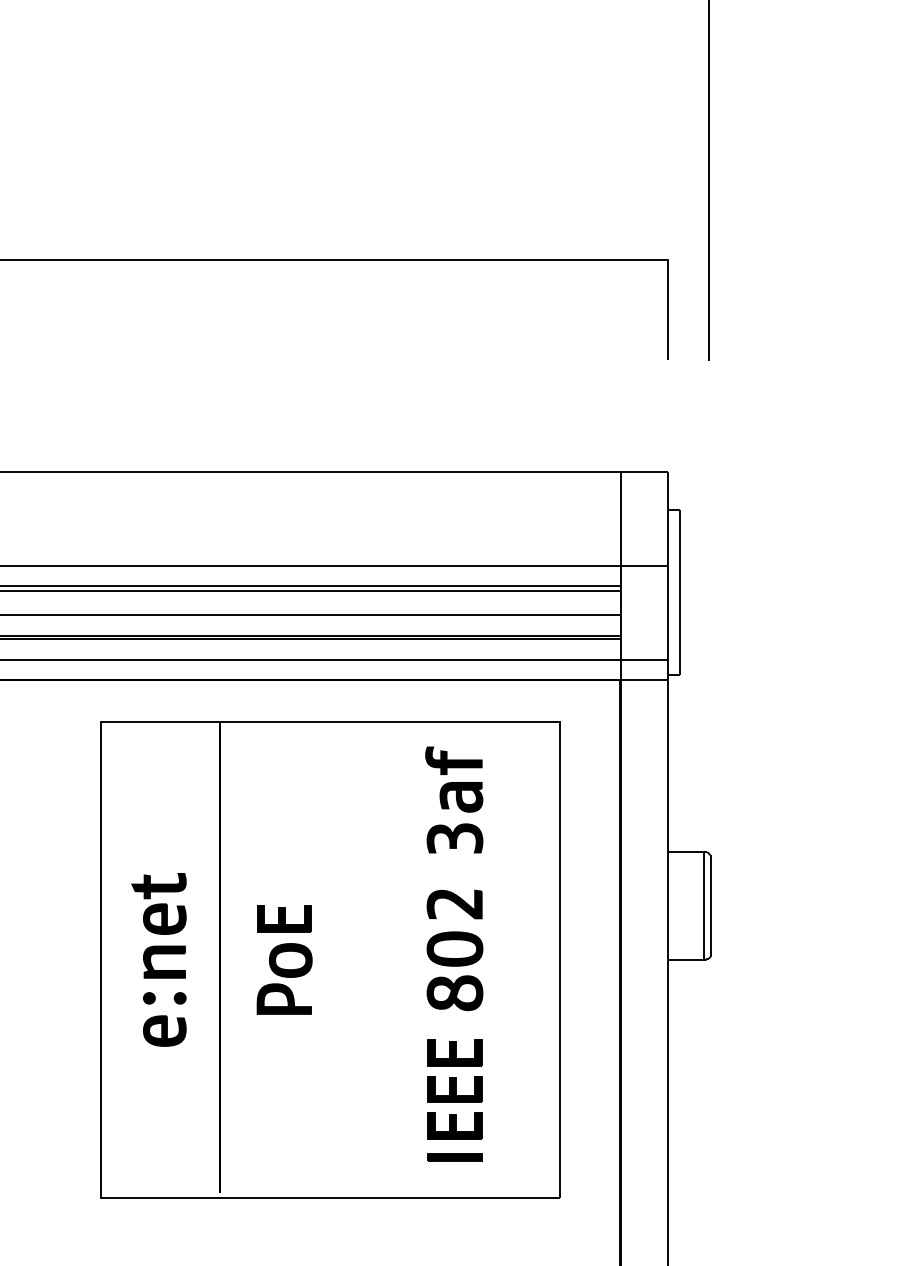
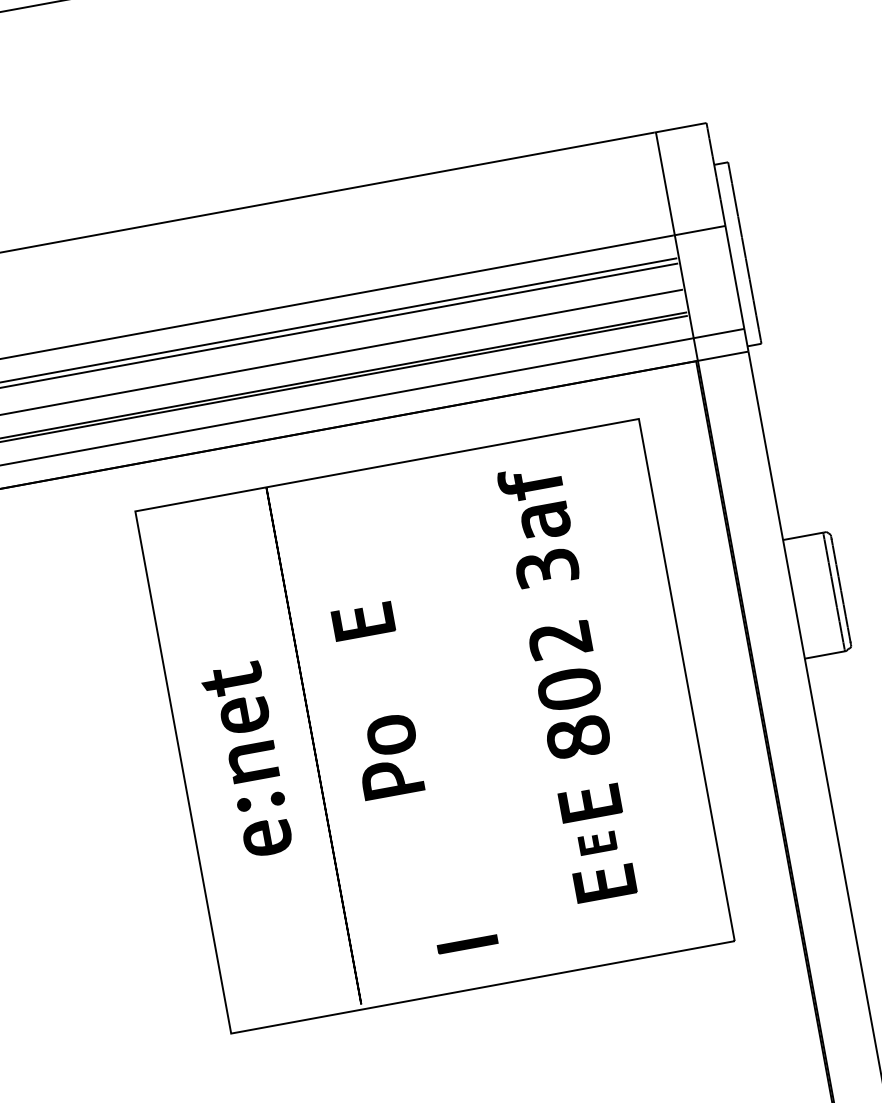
part: (284, 918) -> (363, 620), moved
part: (454, 1089) -> (597, 843), size x0.6
part: (454, 1157) -> (467, 944), moved

